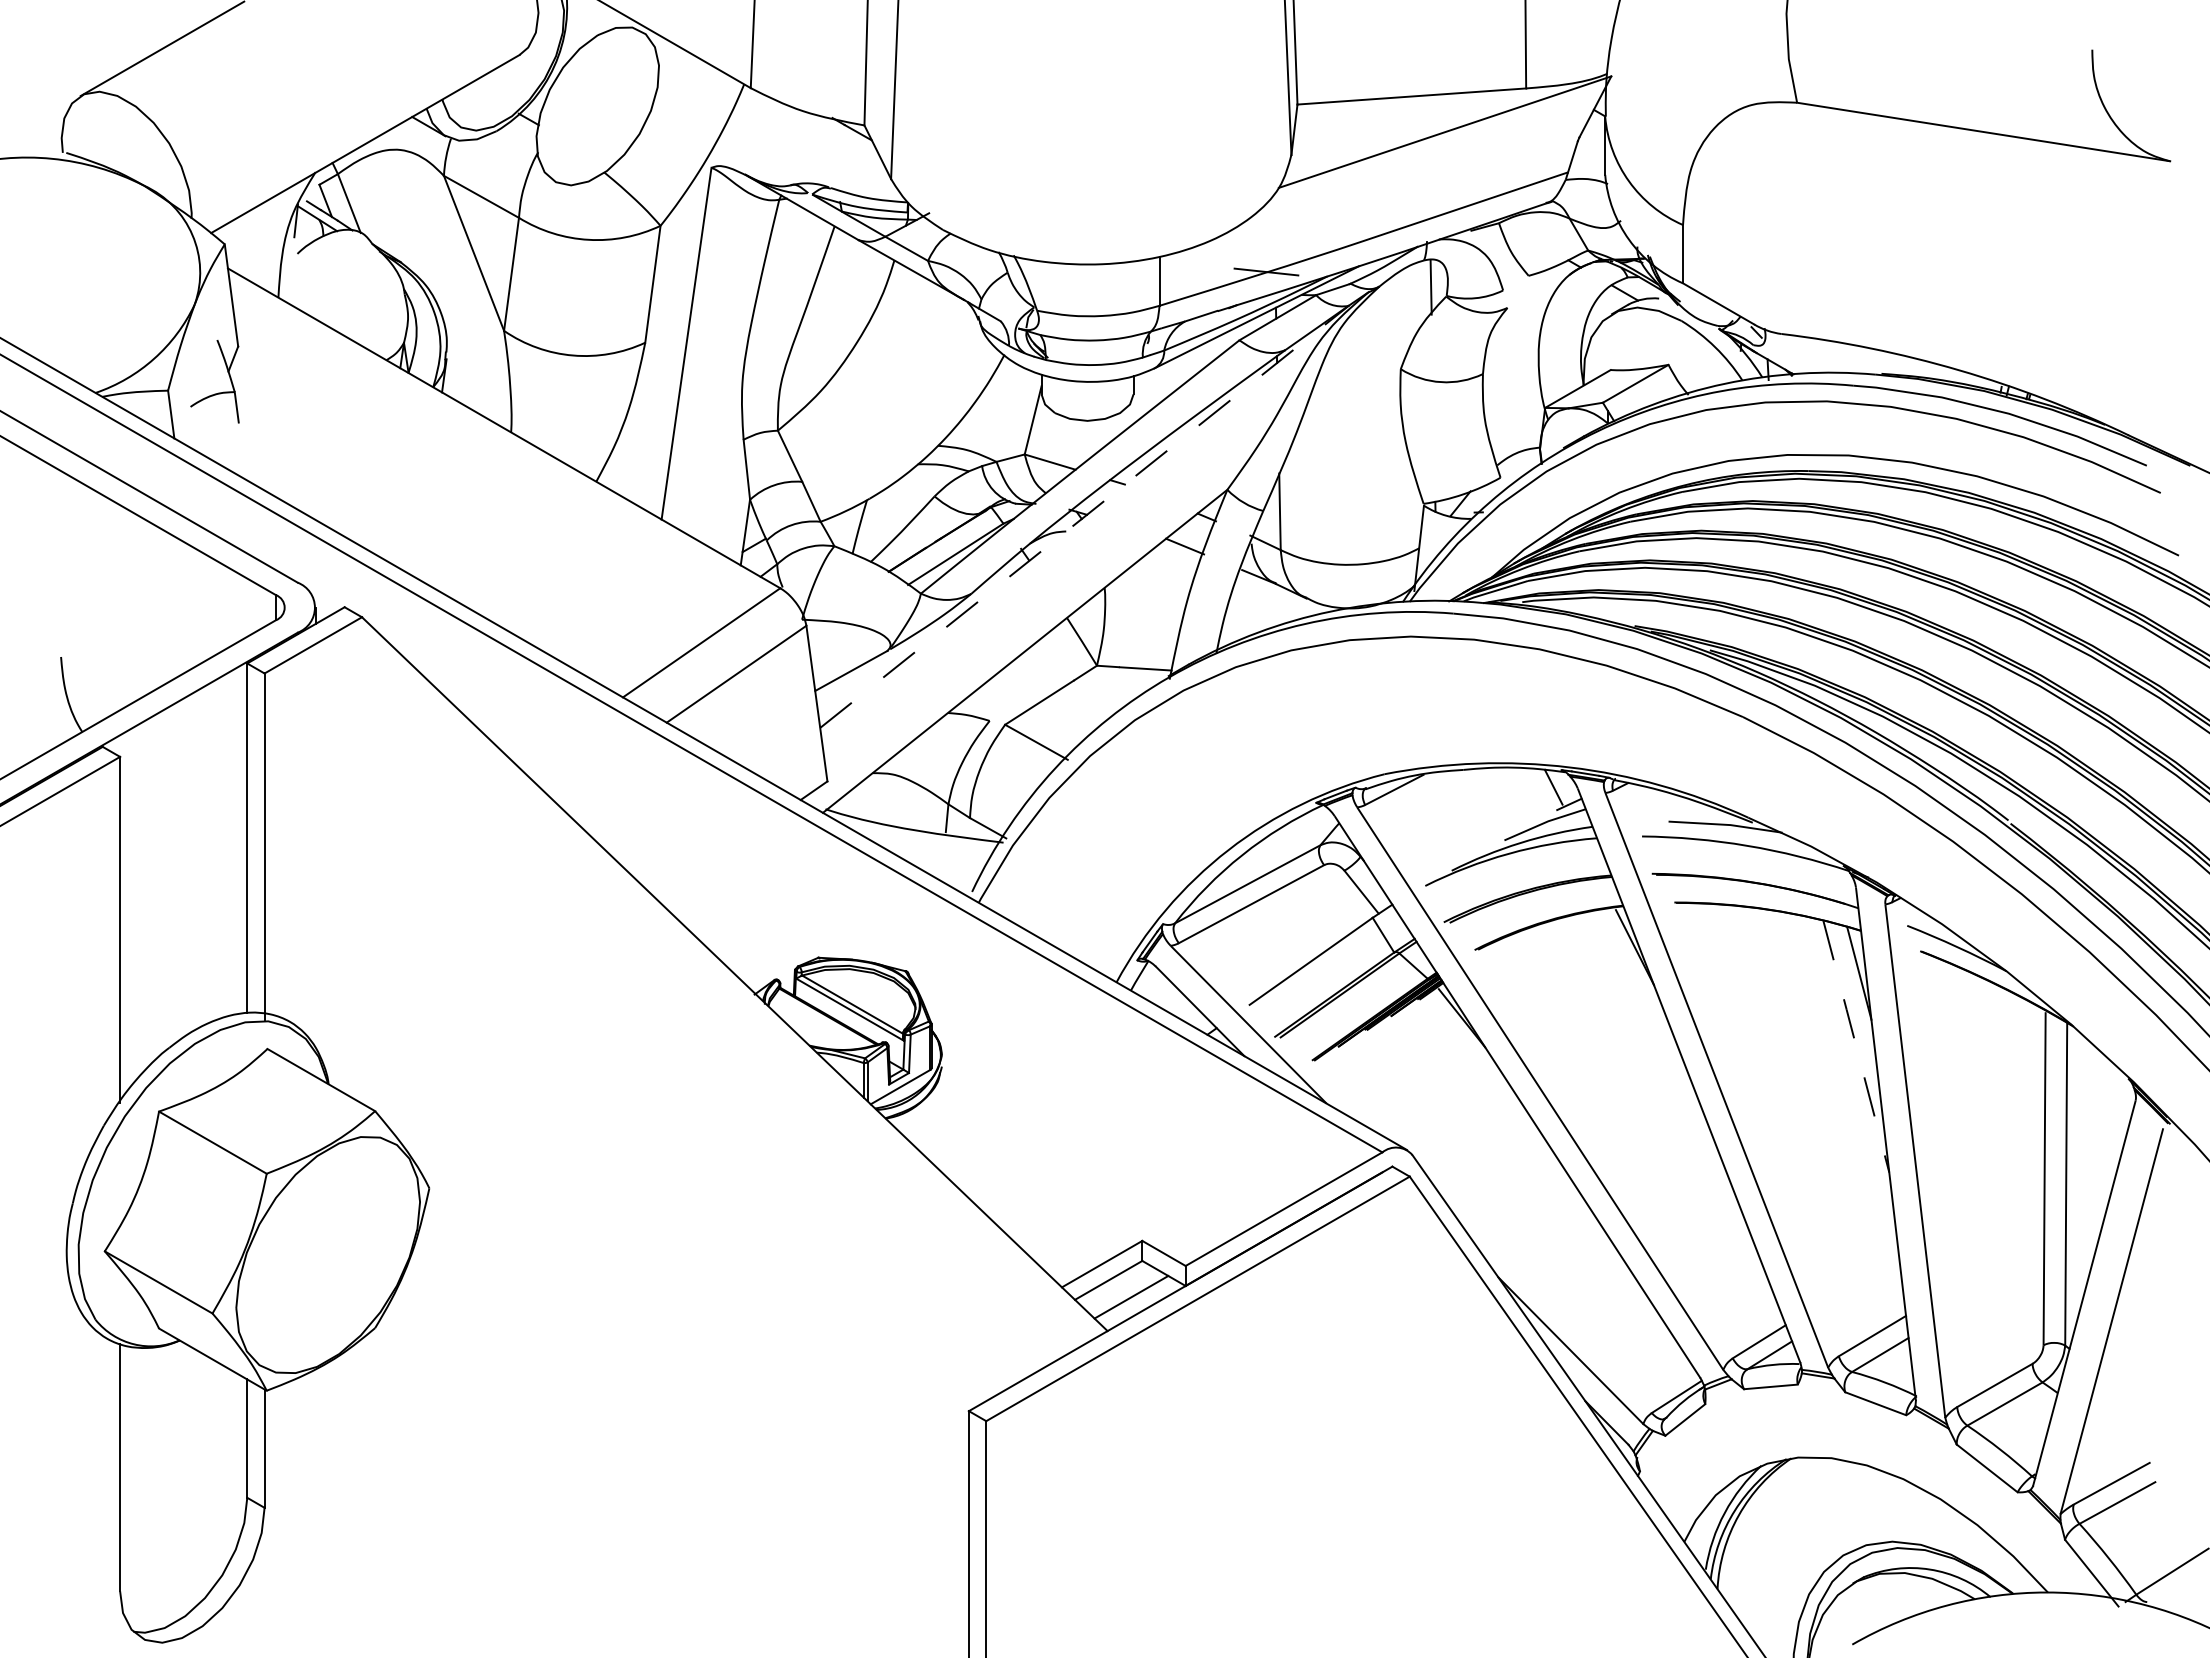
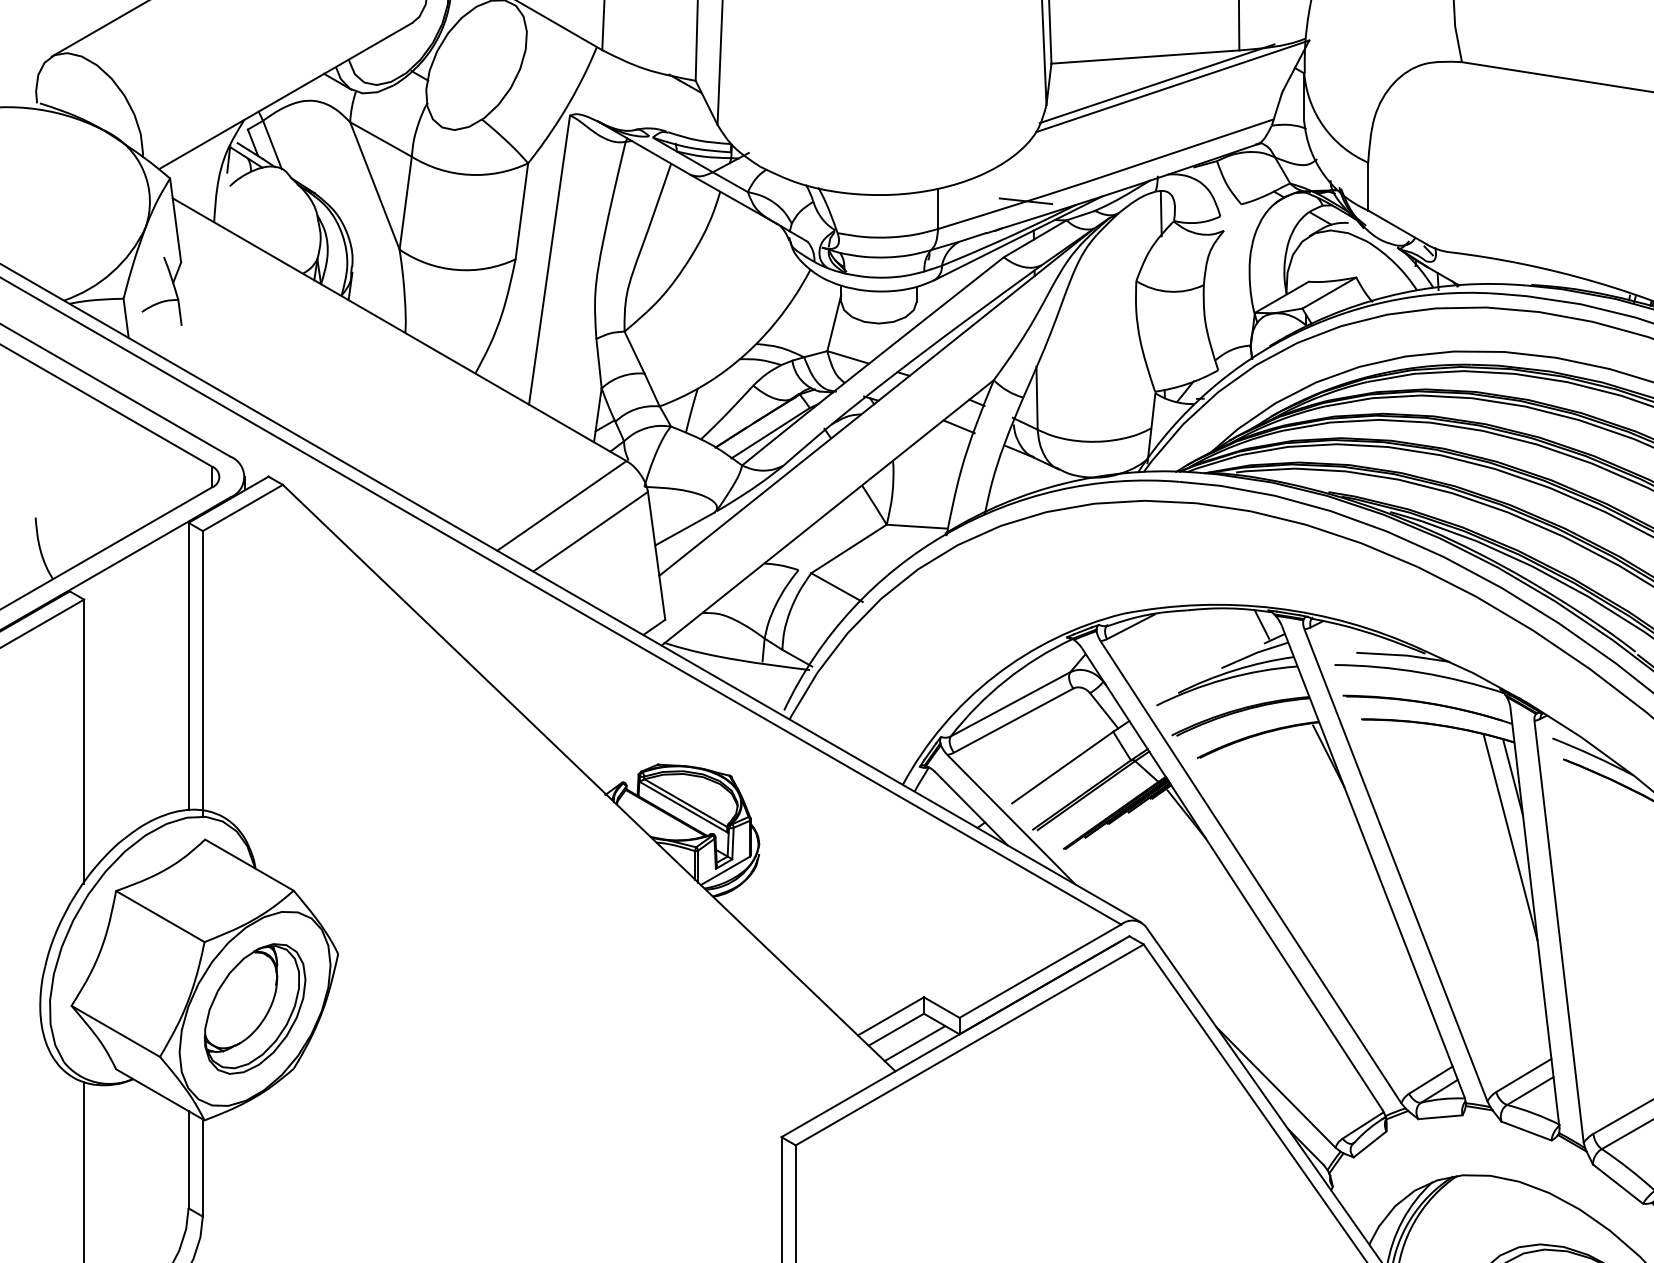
line: (1425, 128) -> (1156, 83), added
line: (1085, 516) -> (877, 402), dashed -> solid
line: (1856, 1046) -> (1510, 837), dashed -> solid
part: (328, 1255) -> (255, 1009), added

